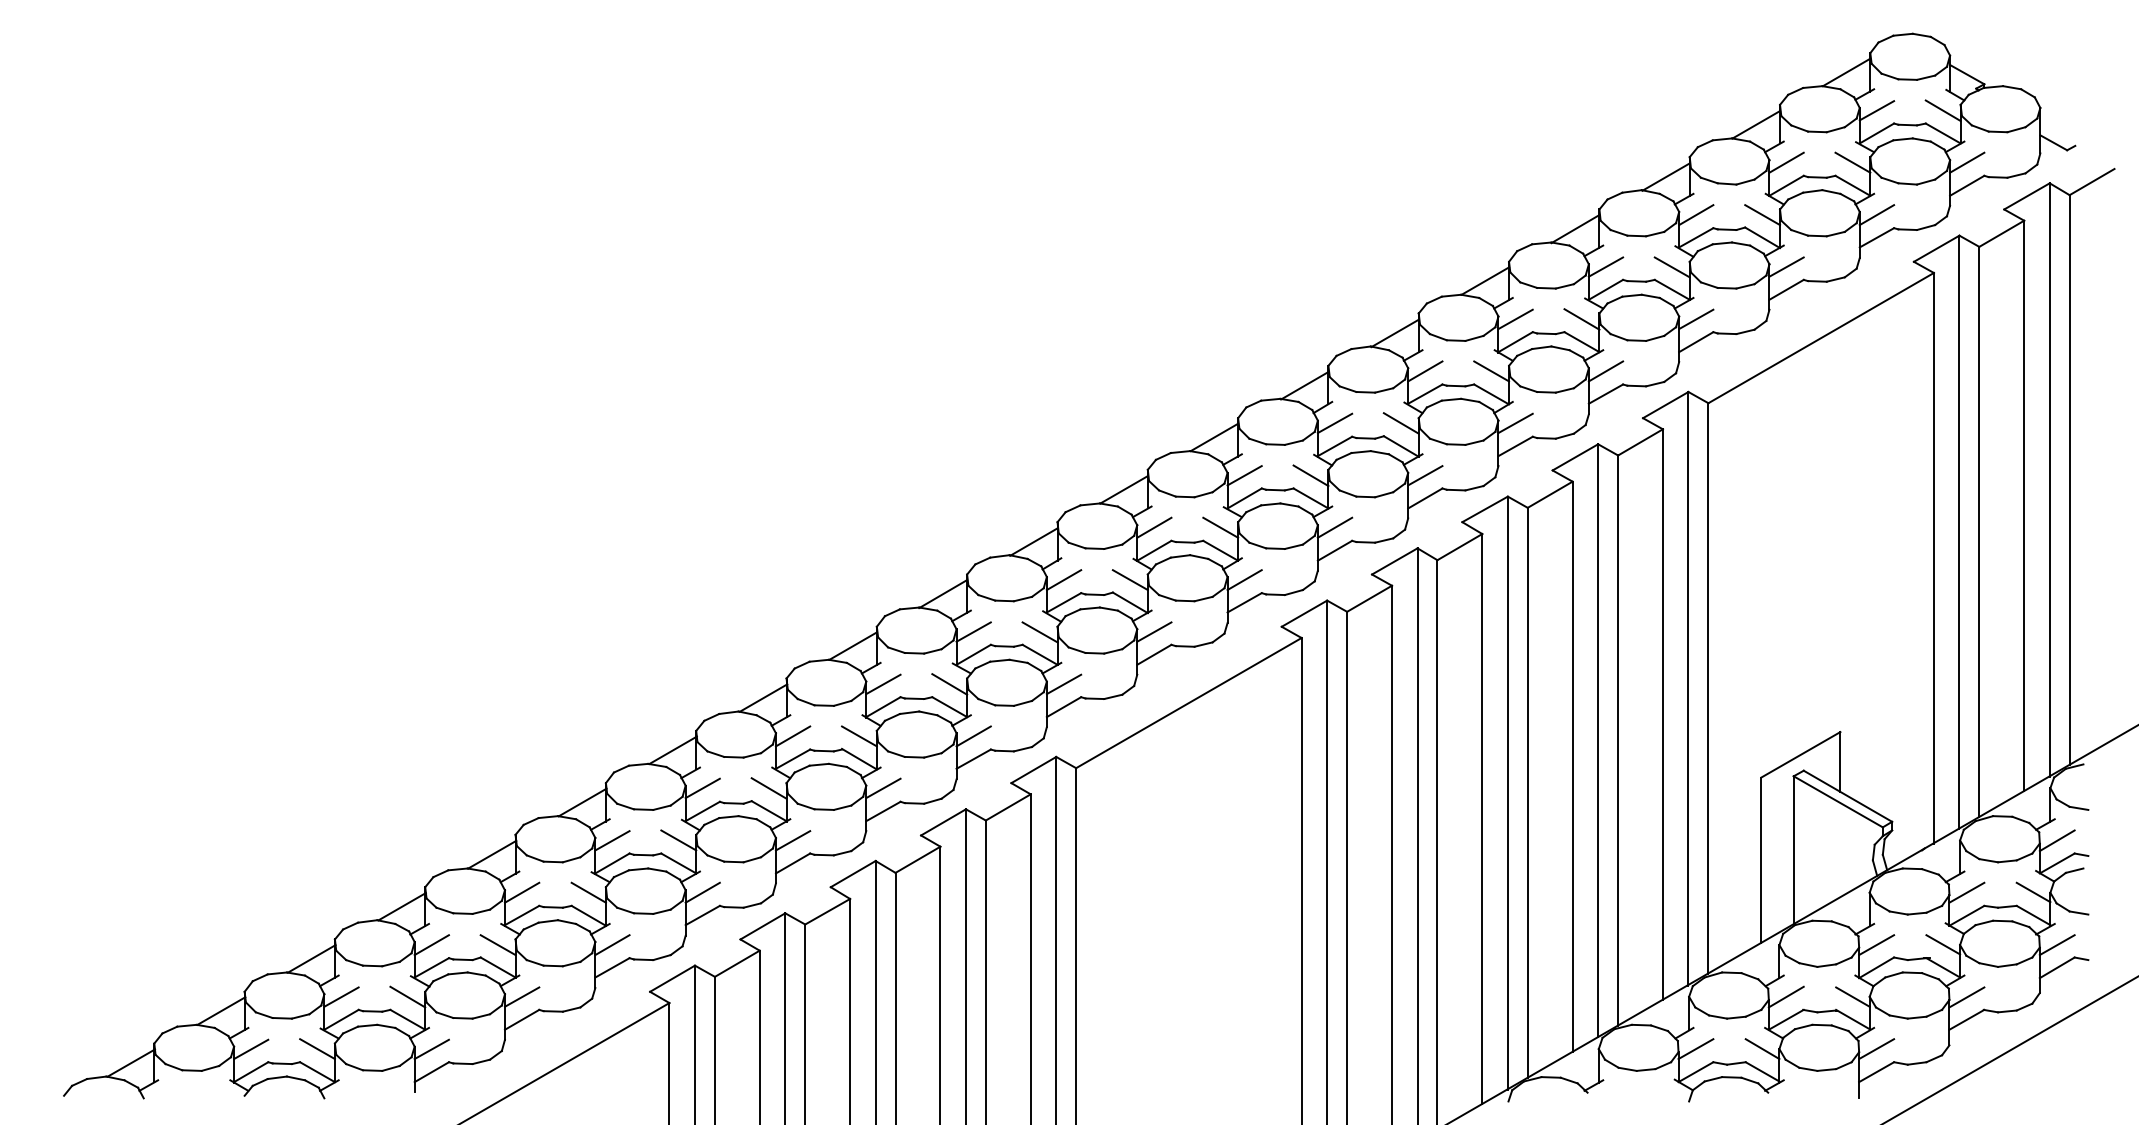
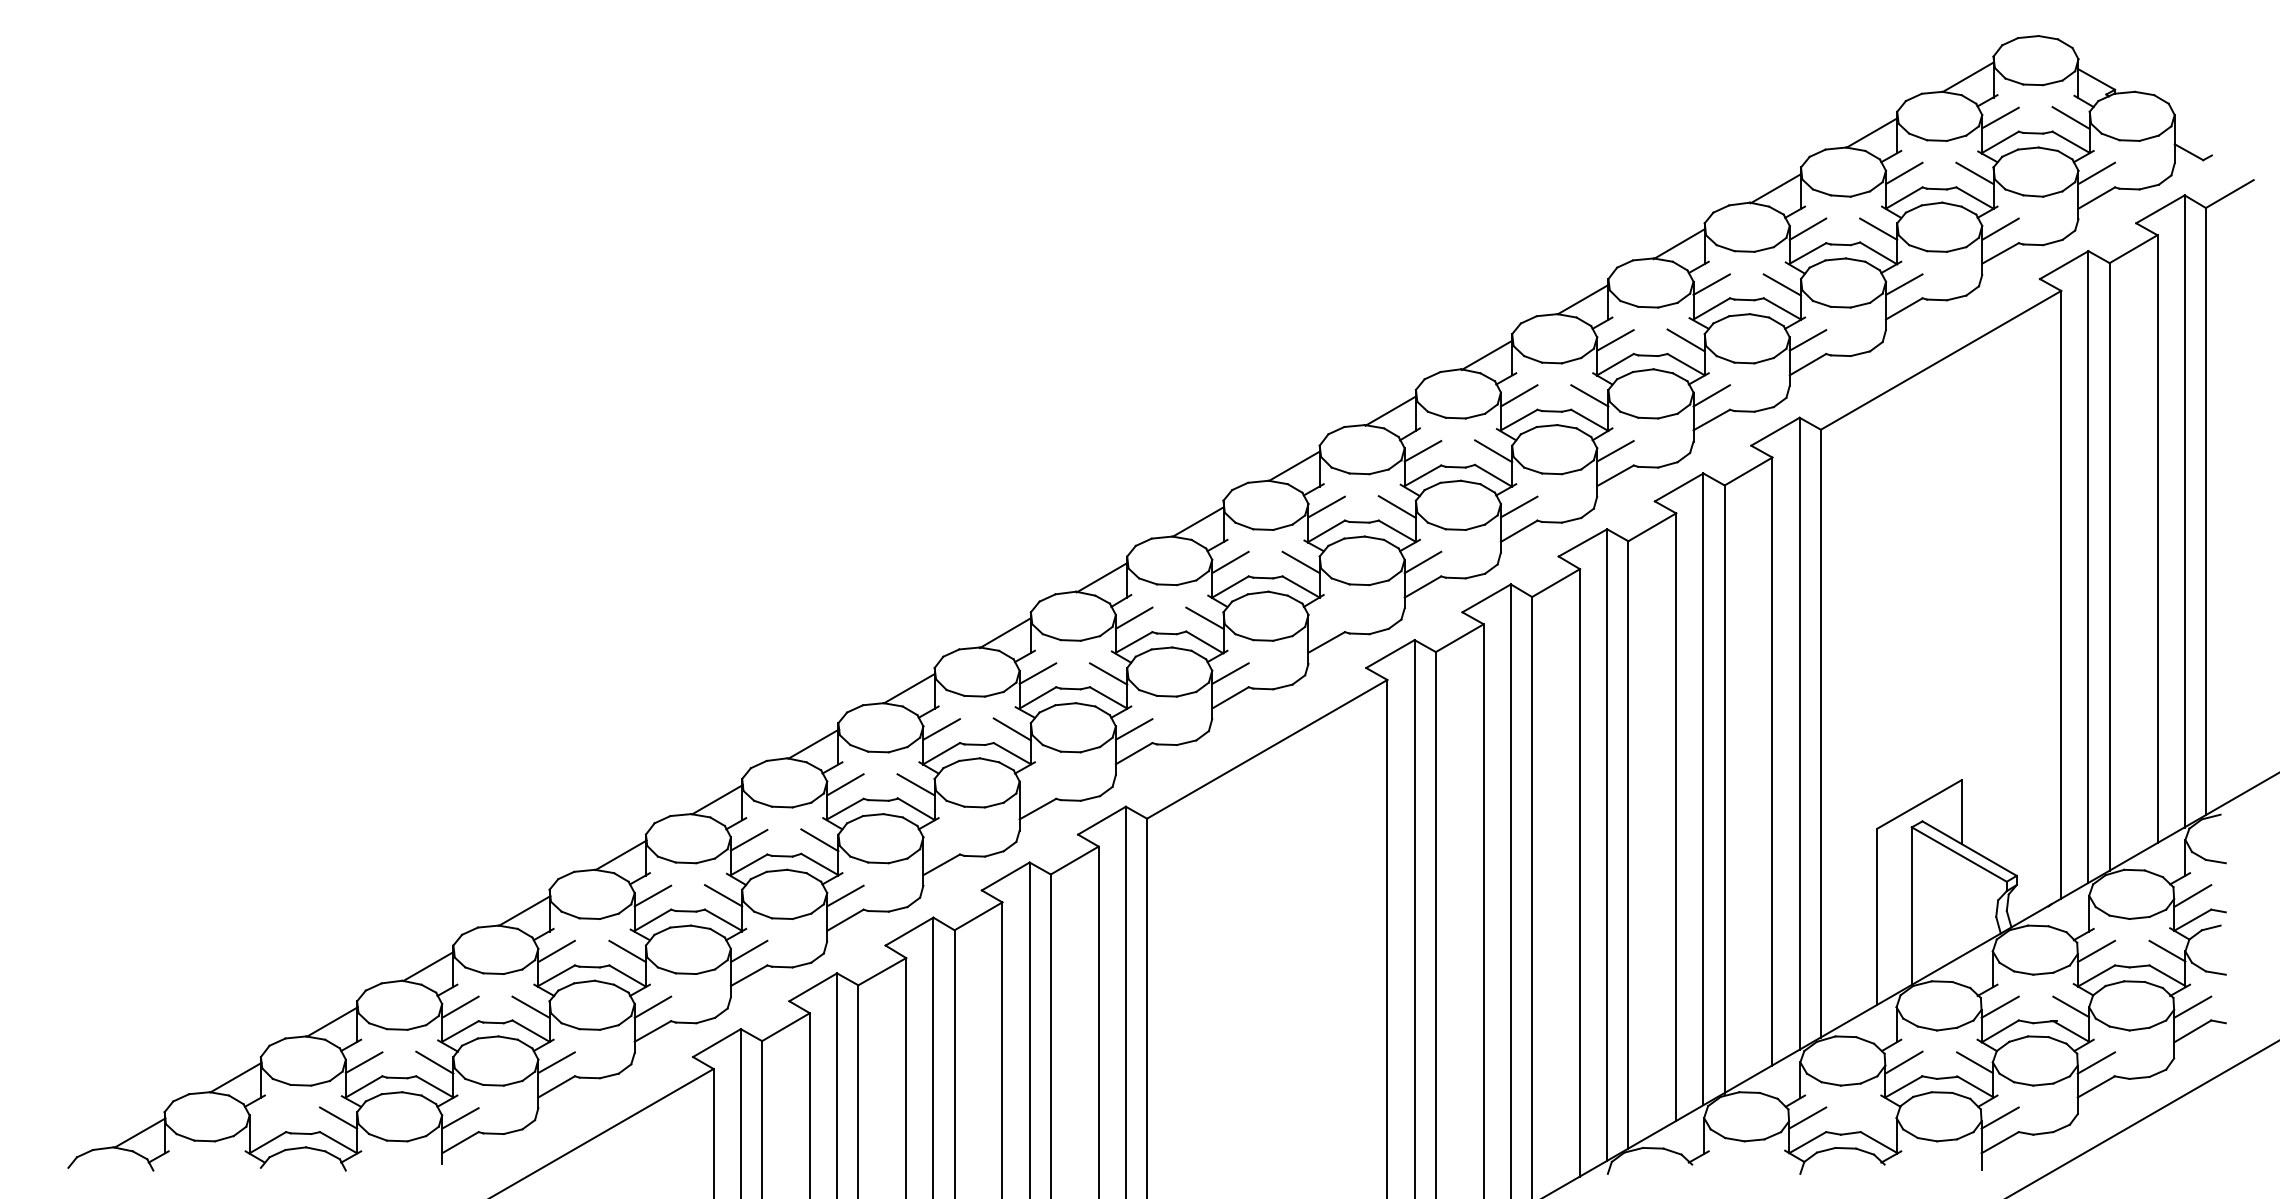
line: (1244, 579) -> (1326, 617), removed
line: (973, 736) -> (1037, 784), removed
line: (883, 787) -> (941, 839), removed
line: (1762, 1048) -> (1878, 1117), removed
line: (250, 1049) -> (267, 1118), removed

